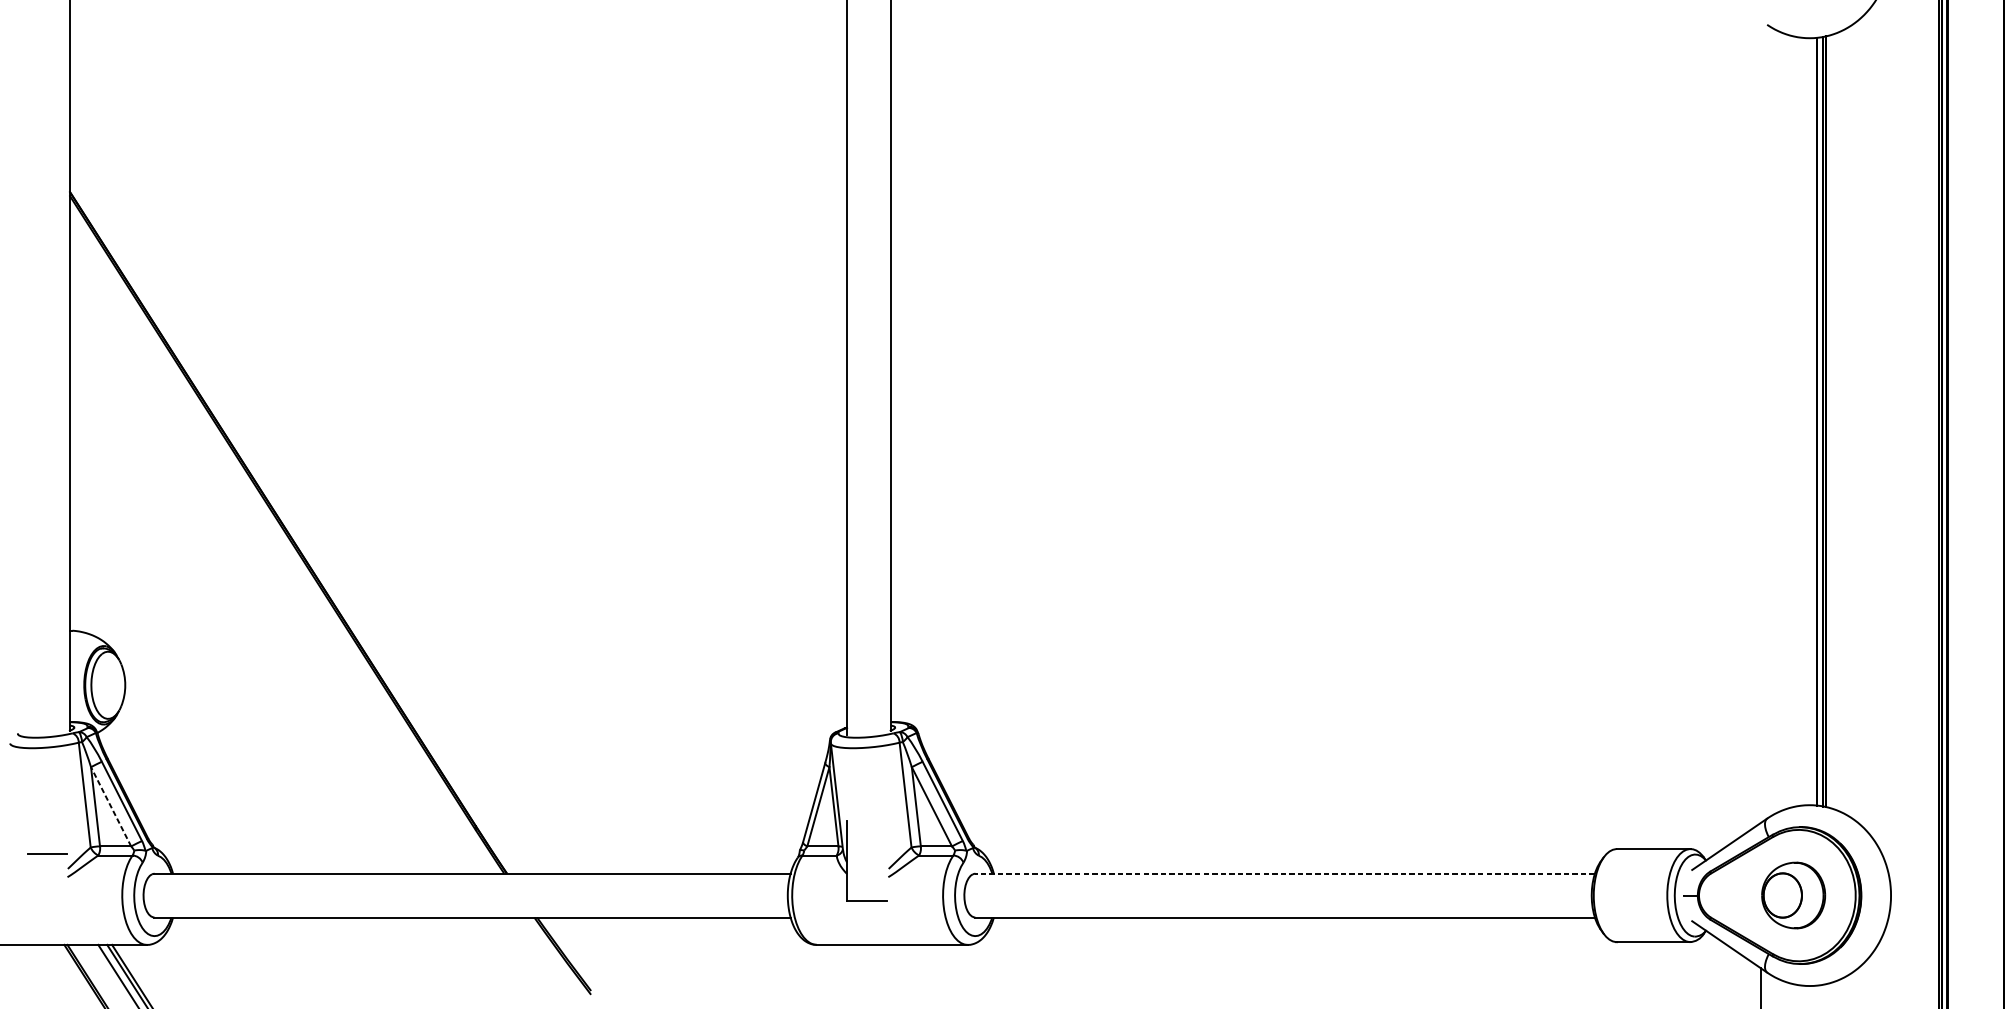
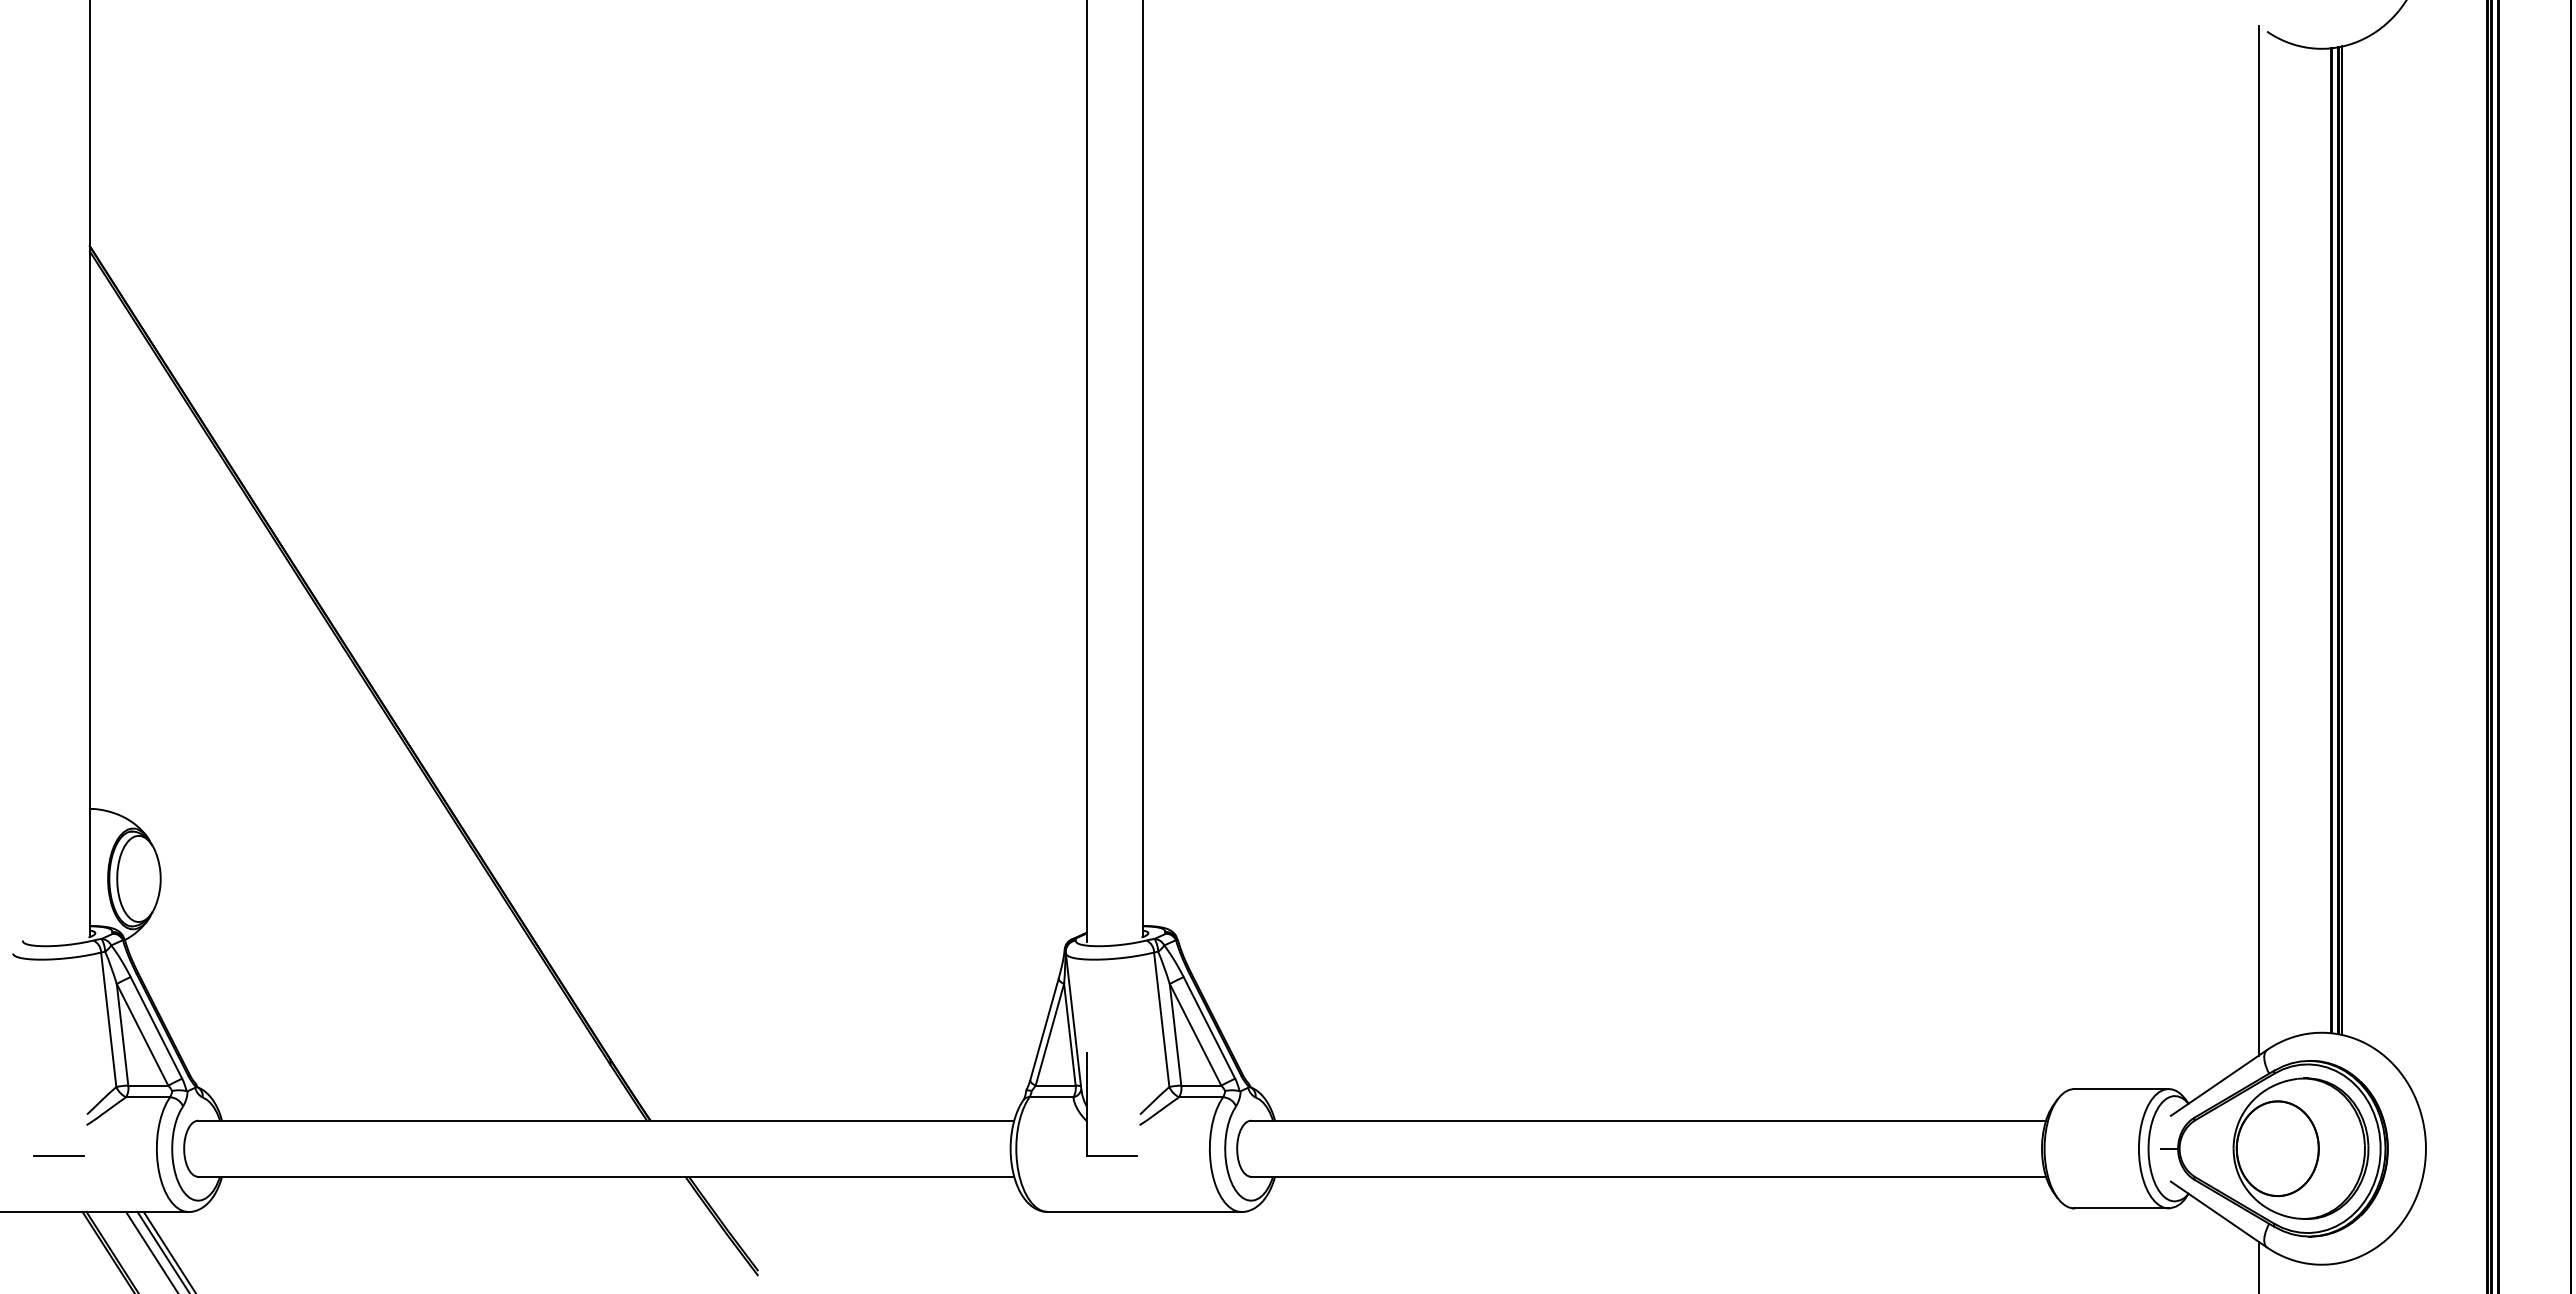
line: (1760, 421) -> (2258, 540), added
line: (111, 806) -> (142, 1034), dashed -> solid
line: (47, 854) -> (58, 1155), moved
line: (1285, 873) -> (1648, 1120), dashed -> solid
part: (1793, 895) -> (2300, 1148), size x1.67

